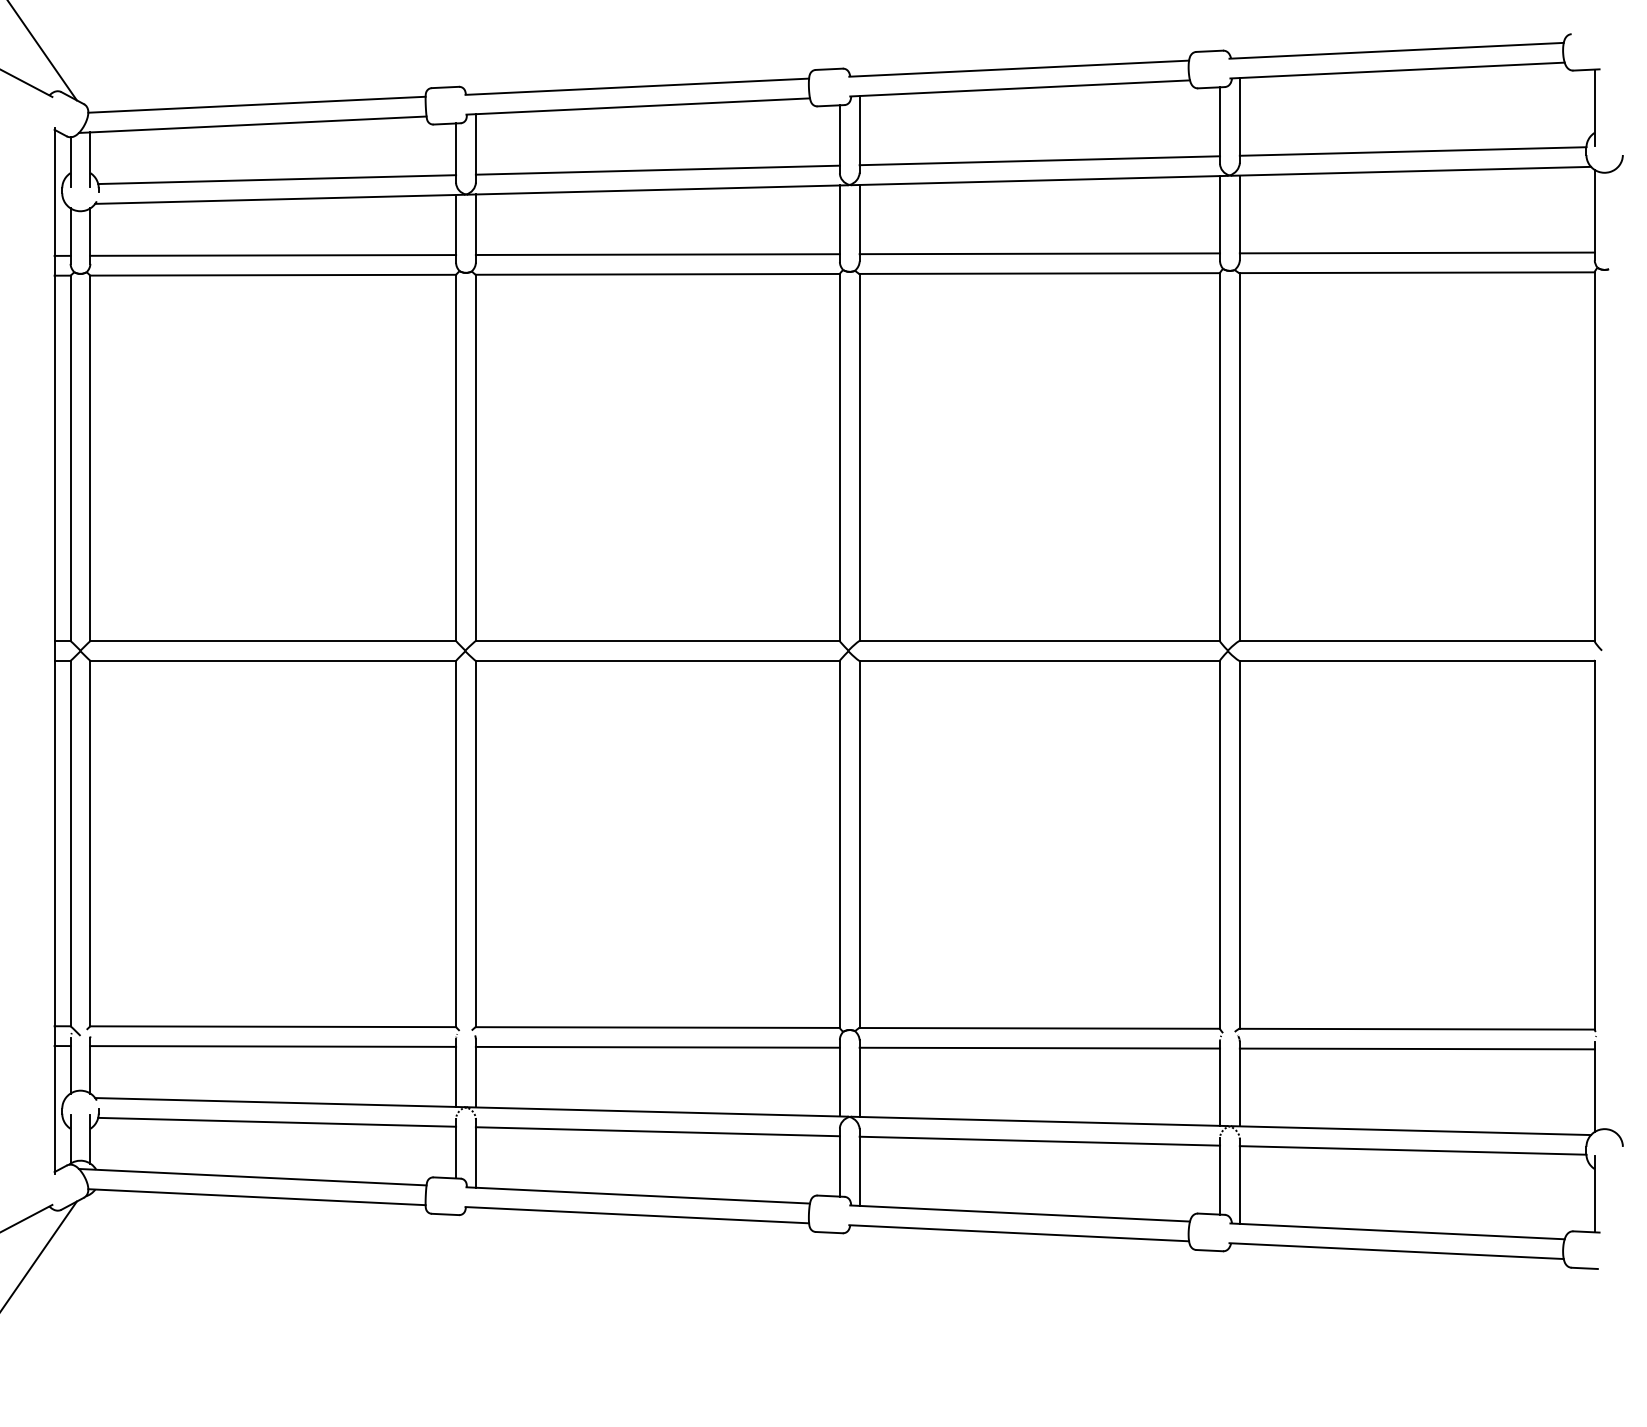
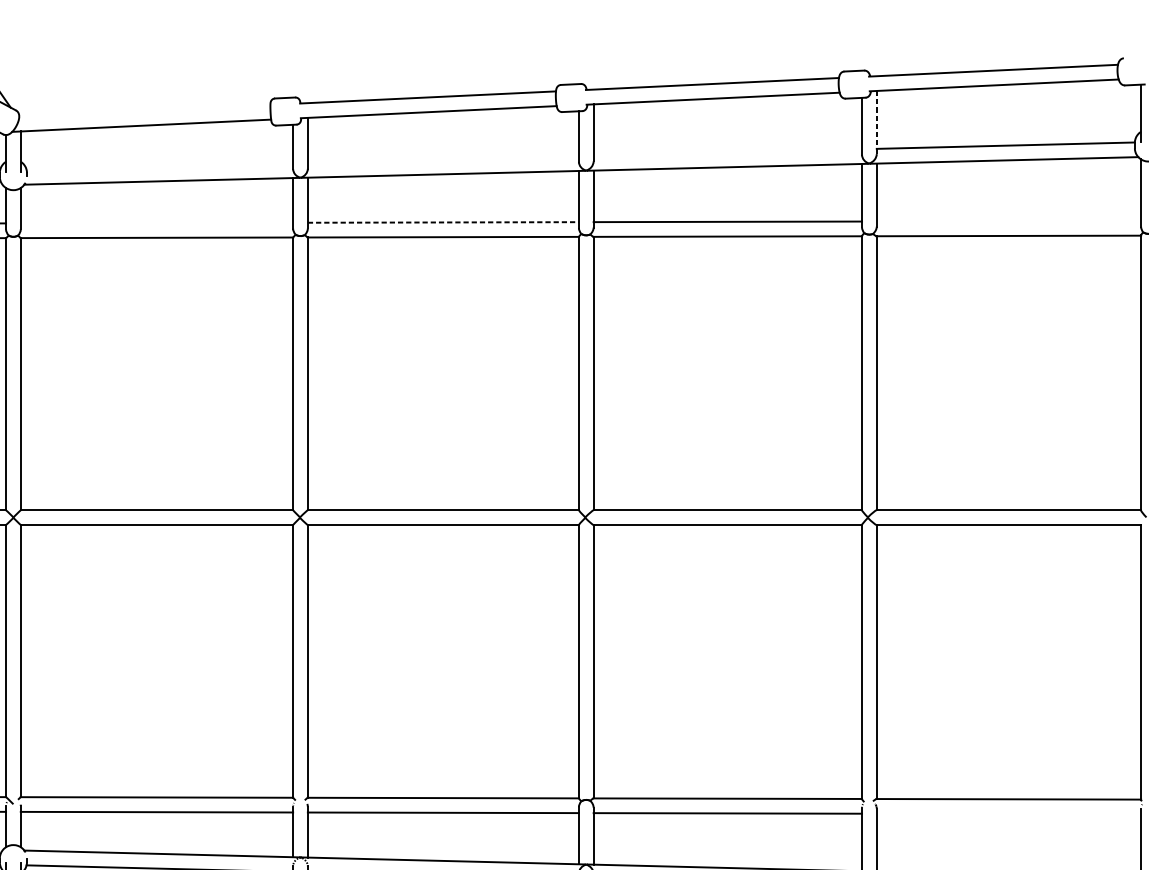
line: (256, 104) -> (144, 110), removed
line: (1239, 120) -> (876, 122), solid -> dashed
line: (1039, 160) -> (727, 152), removed
line: (657, 169) -> (443, 159), removed
line: (277, 179) -> (160, 166), removed
line: (1416, 252) -> (1008, 220), removed
line: (657, 254) -> (443, 222), solid -> dashed
line: (273, 255) -> (157, 223), removed
line: (1416, 1048) -> (1008, 813), removed

